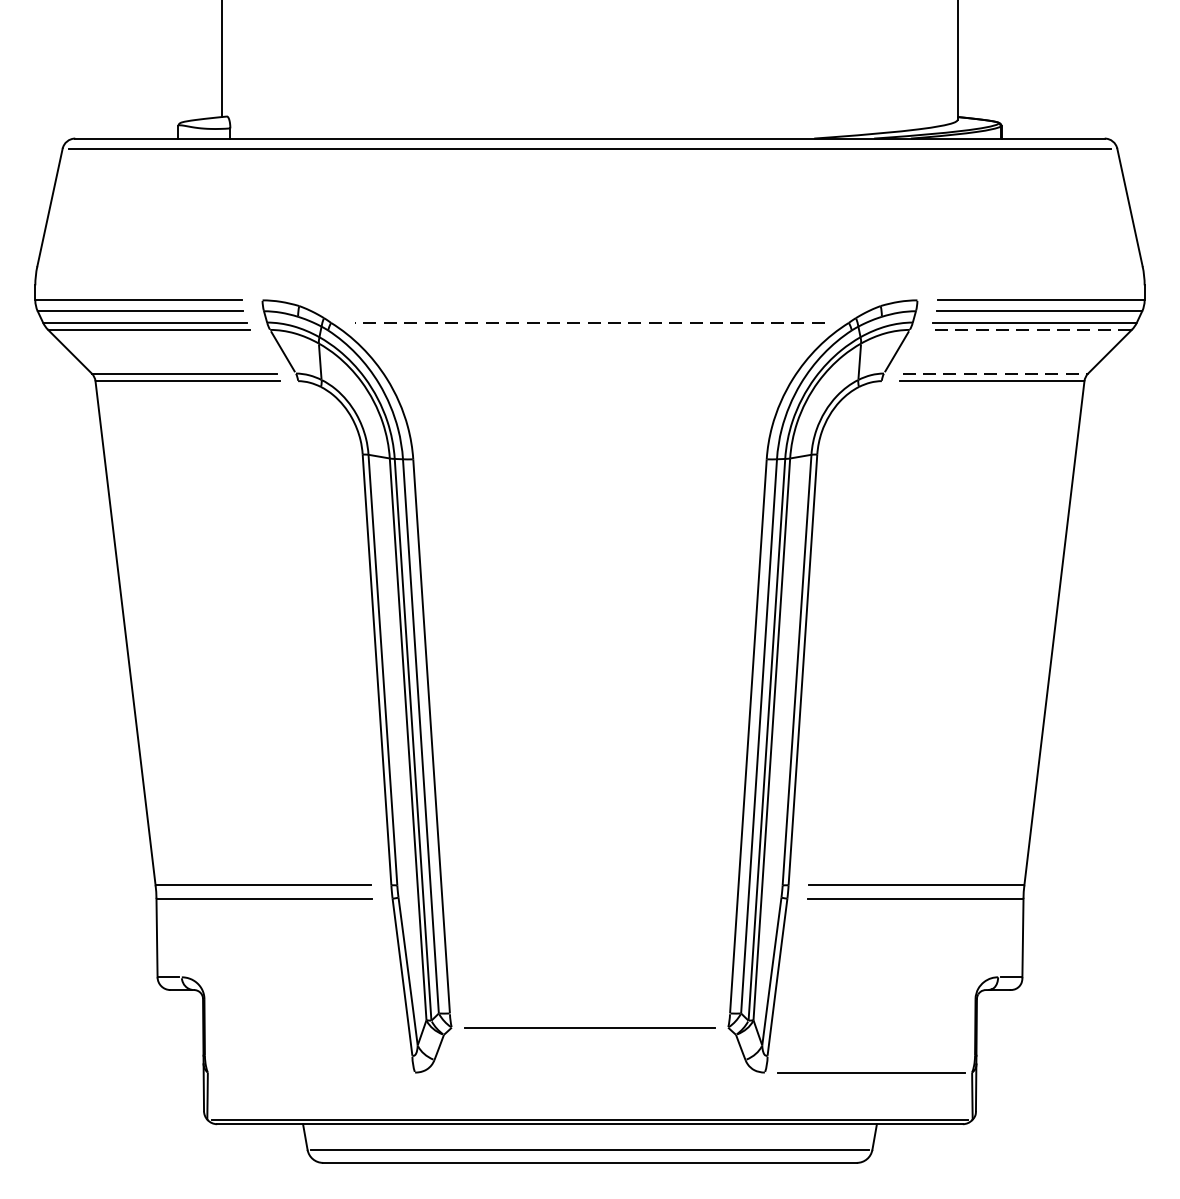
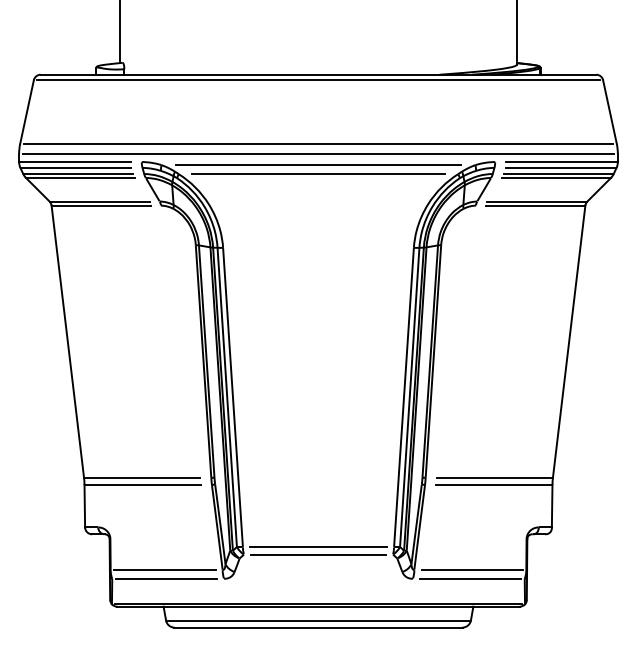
line: (590, 265) -> (318, 143), added
line: (590, 284) -> (318, 153), added
line: (590, 306) -> (318, 165), added
line: (590, 323) -> (318, 174), dashed -> solid
line: (1029, 330) -> (555, 178), dashed -> solid
line: (995, 373) -> (537, 201), dashed -> solid
line: (590, 1012) -> (318, 546), added
line: (304, 1055) -> (164, 569), added
line: (873, 1055) -> (471, 569), added
line: (306, 1071) -> (165, 578), added

